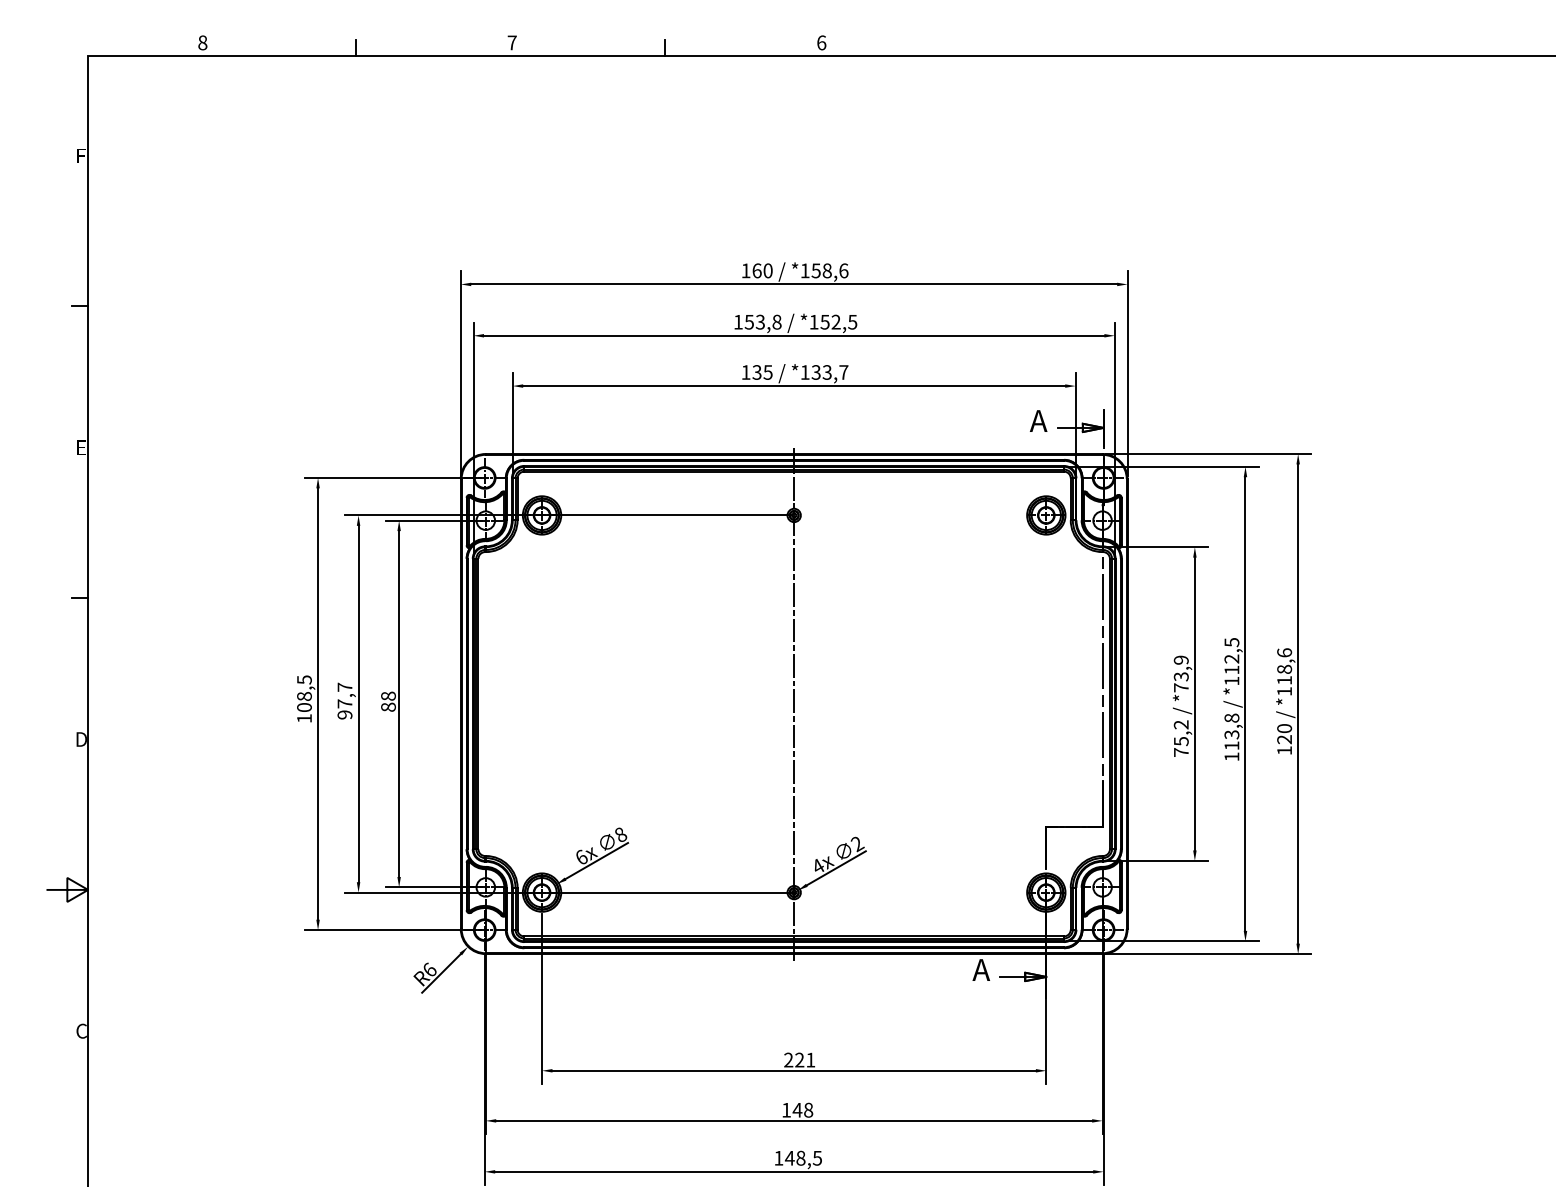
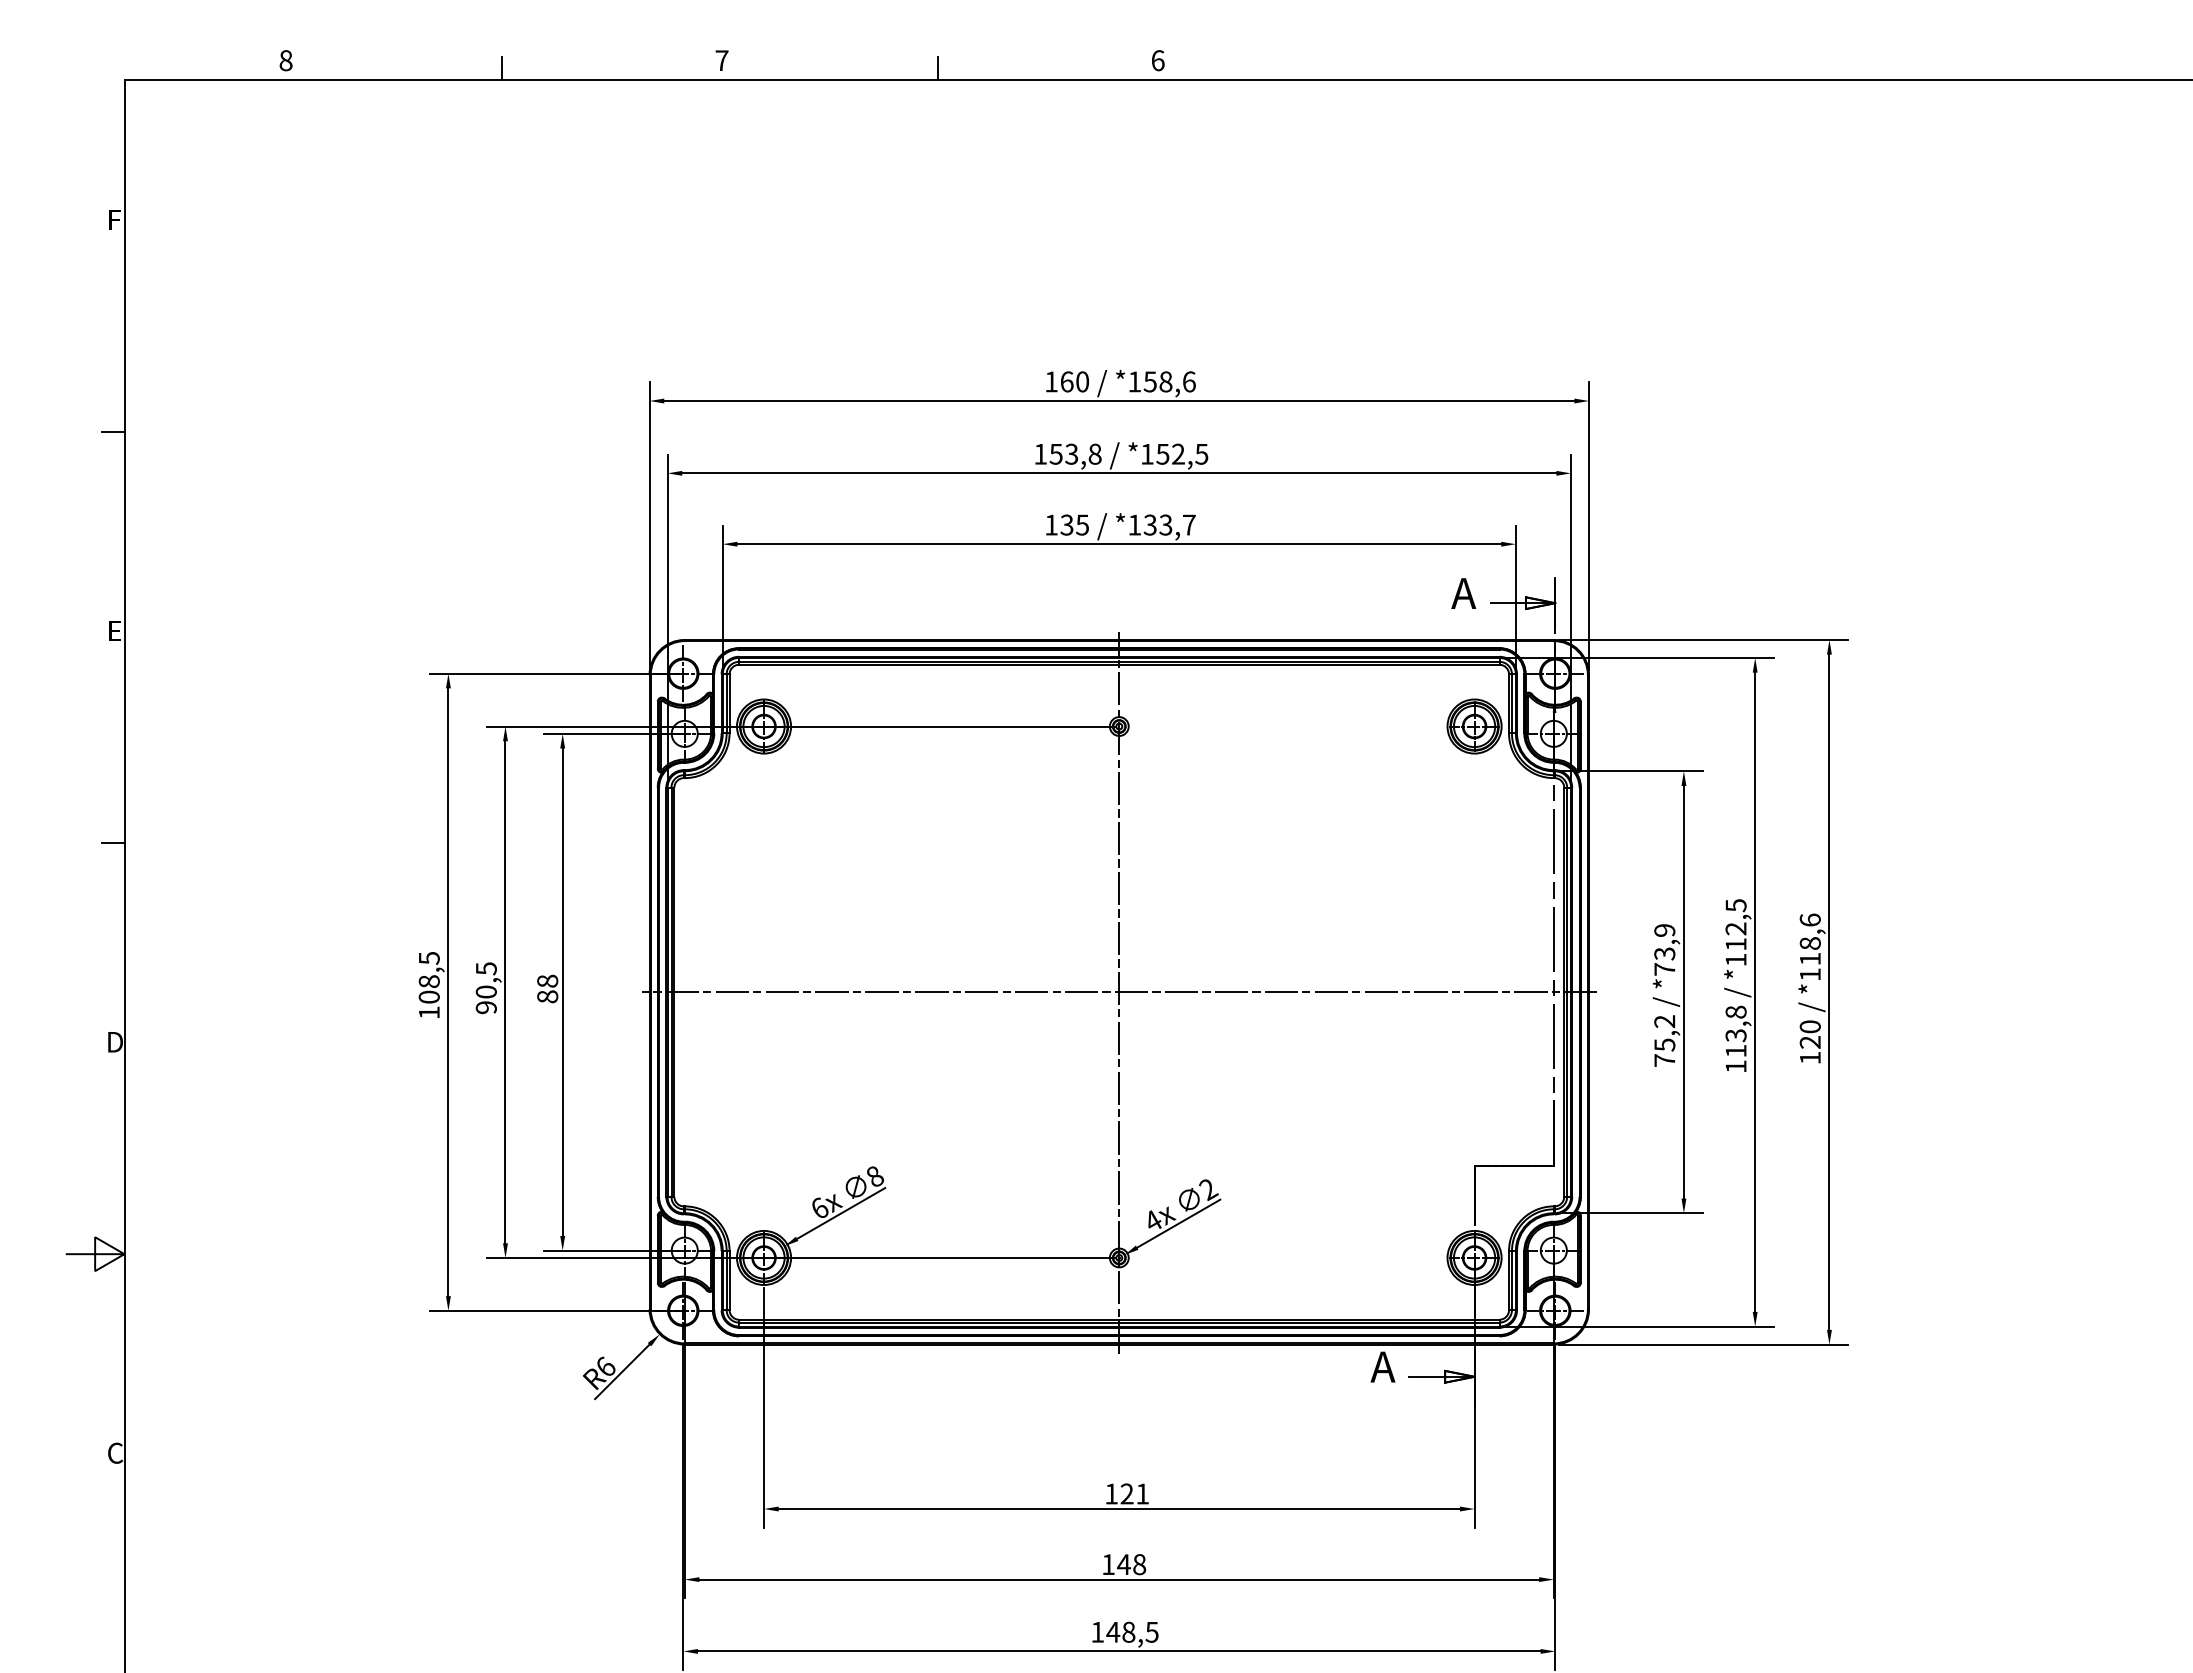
text: (344, 695) -> (485, 980), 97,7 -> 90,5
line: (794, 704) -> (1119, 992), added
text: (788, 1059) -> (1111, 1493), 221 -> 121

